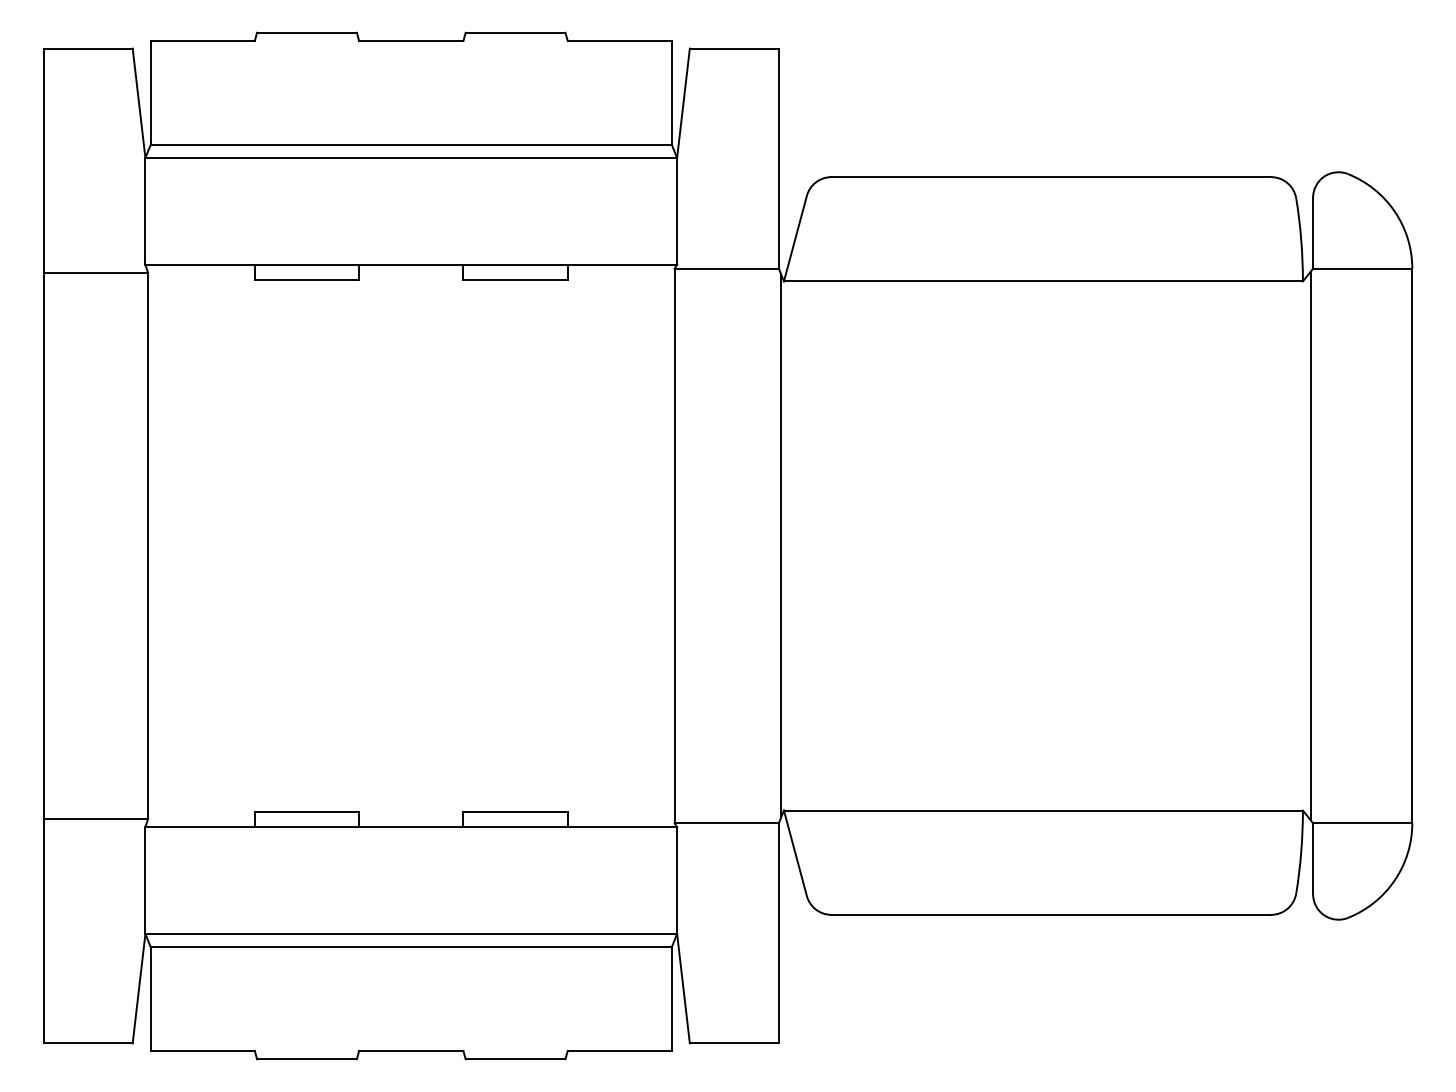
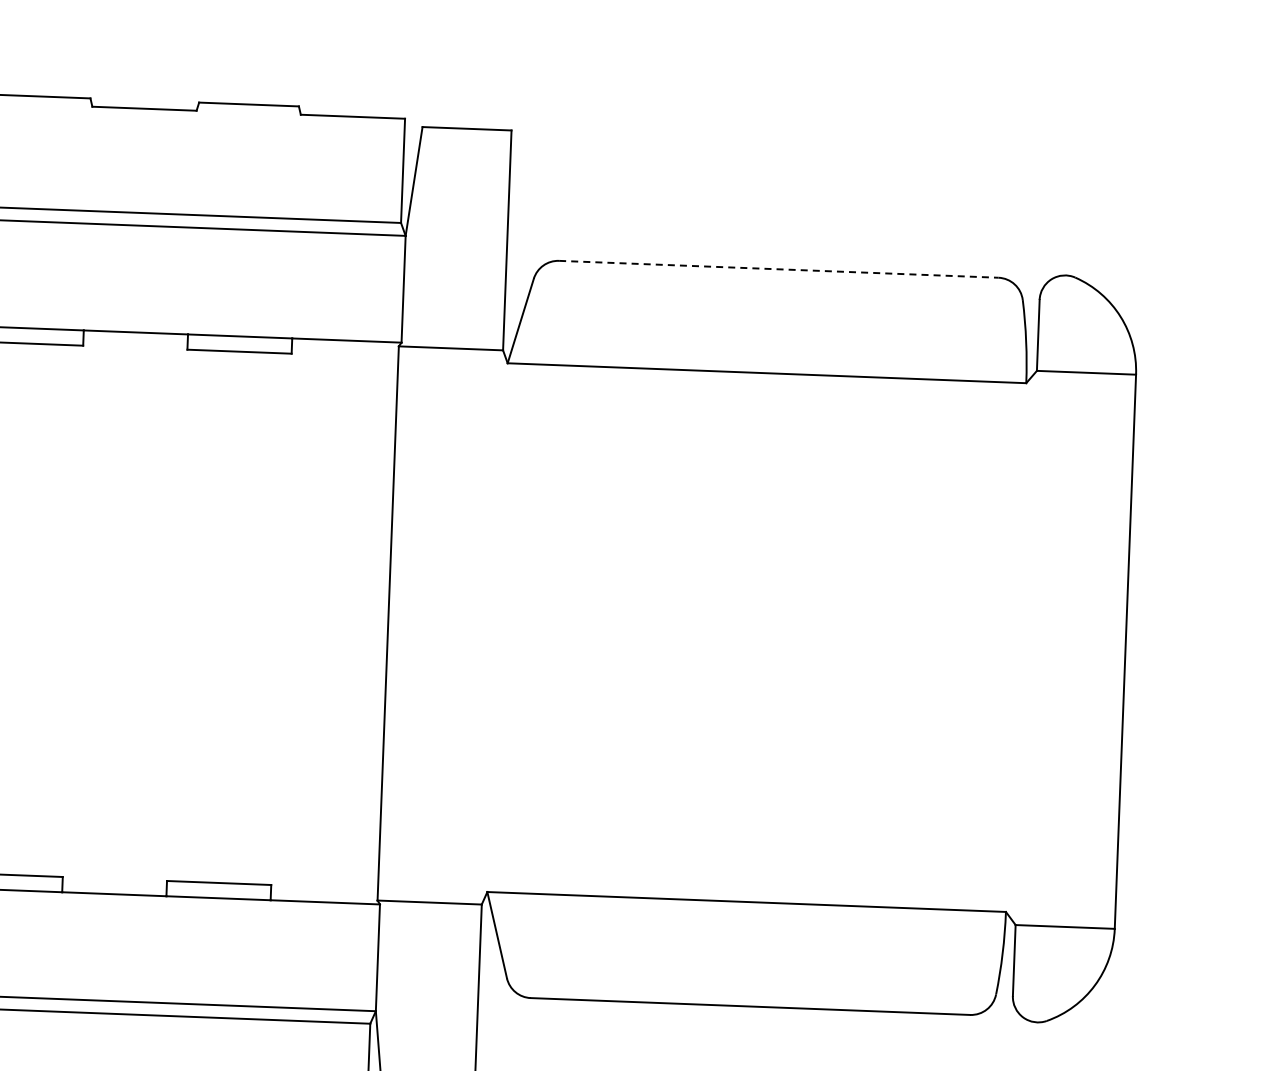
line: (1051, 177) -> (779, 269), solid -> dashed
line: (781, 545) -> (495, 627), removed
line: (1310, 545) -> (1023, 647), removed

